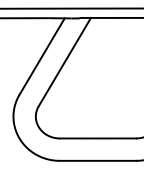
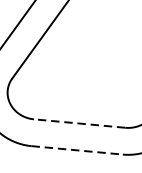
line: (97, 138) -> (79, 123), solid -> dashed
line: (98, 160) -> (77, 149), solid -> dashed

